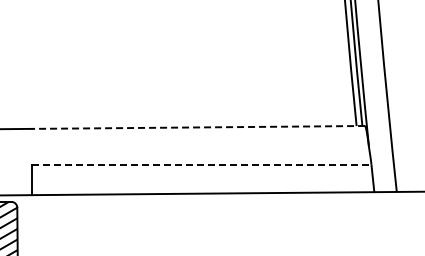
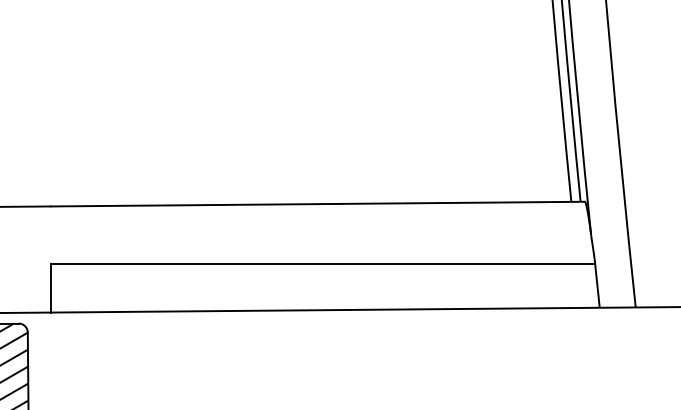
line: (198, 127) -> (318, 204), dashed -> solid
line: (201, 164) -> (322, 263), dashed -> solid

